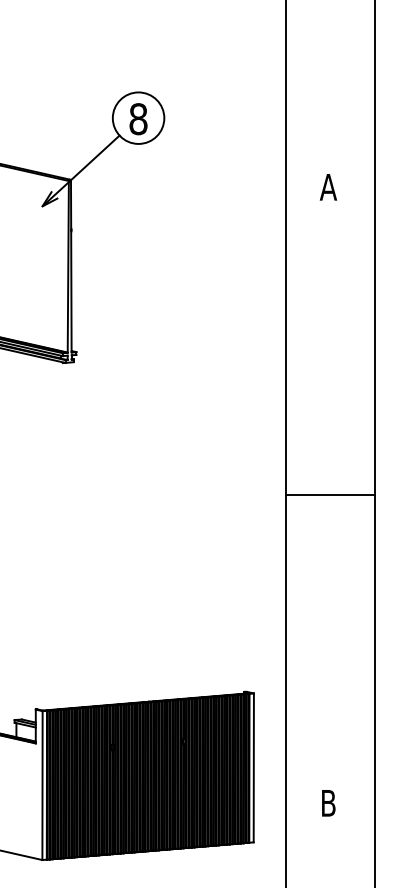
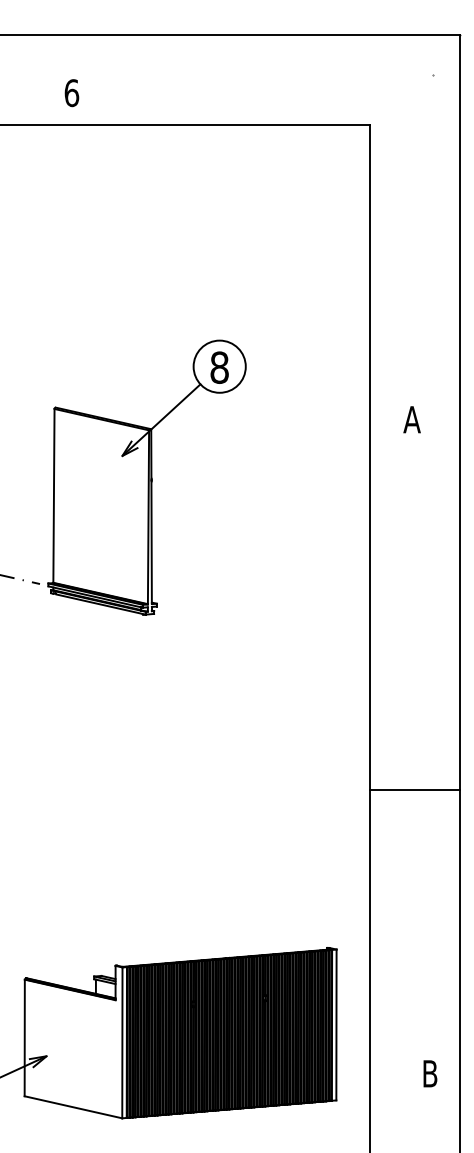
text: (327, 187) -> (411, 419), moved
line: (330, 495) -> (414, 789), moved
text: (328, 802) -> (430, 1073), moved

